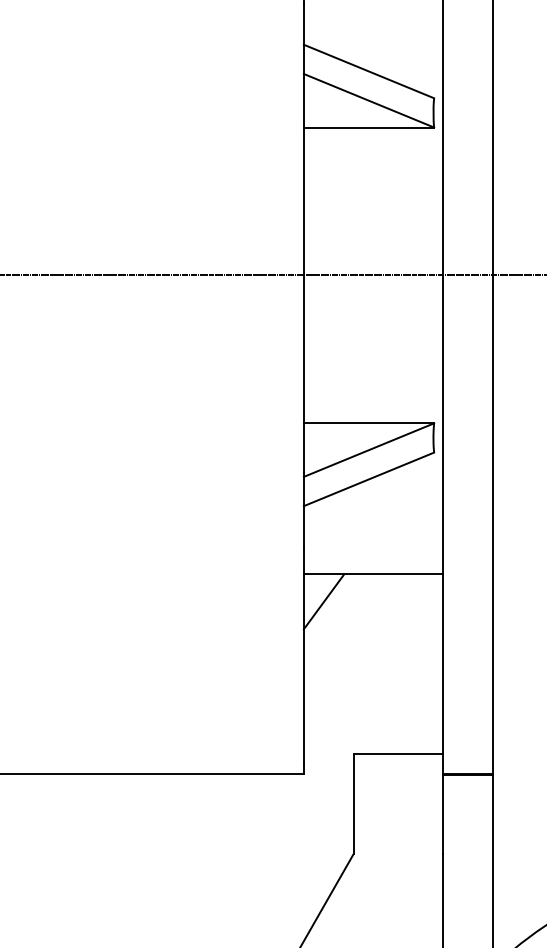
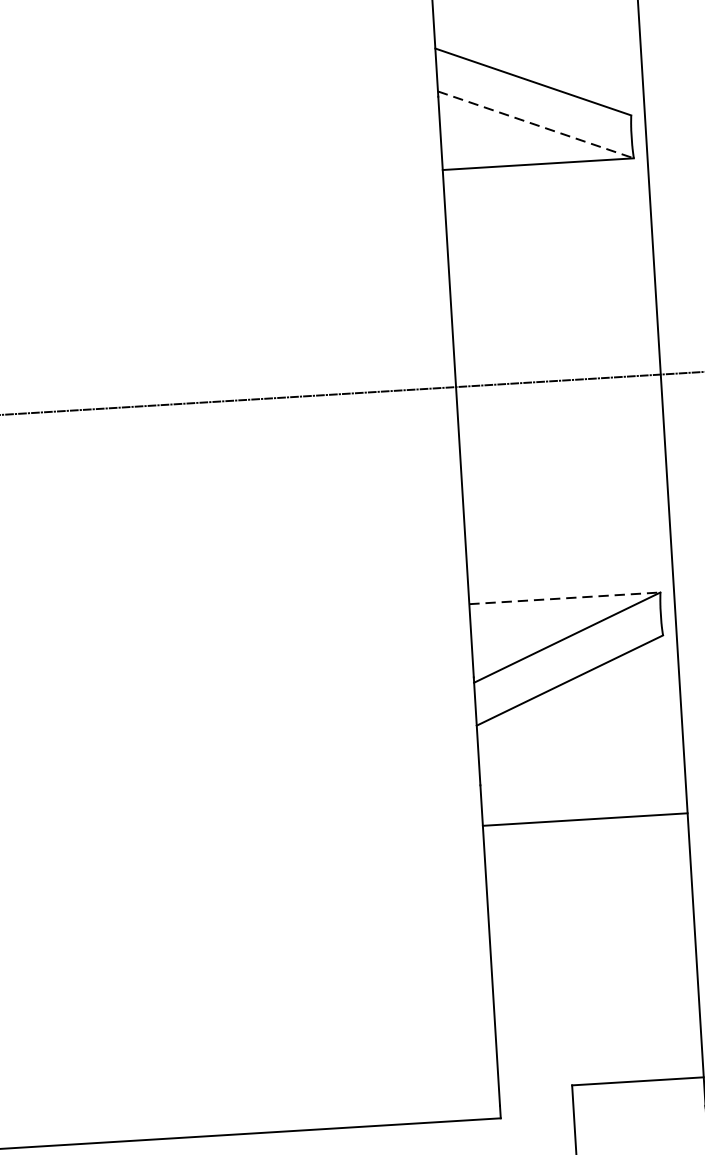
line: (369, 100) -> (536, 124), solid -> dashed
line: (369, 423) -> (565, 598), solid -> dashed
line: (323, 601) -> (514, 863), removed

